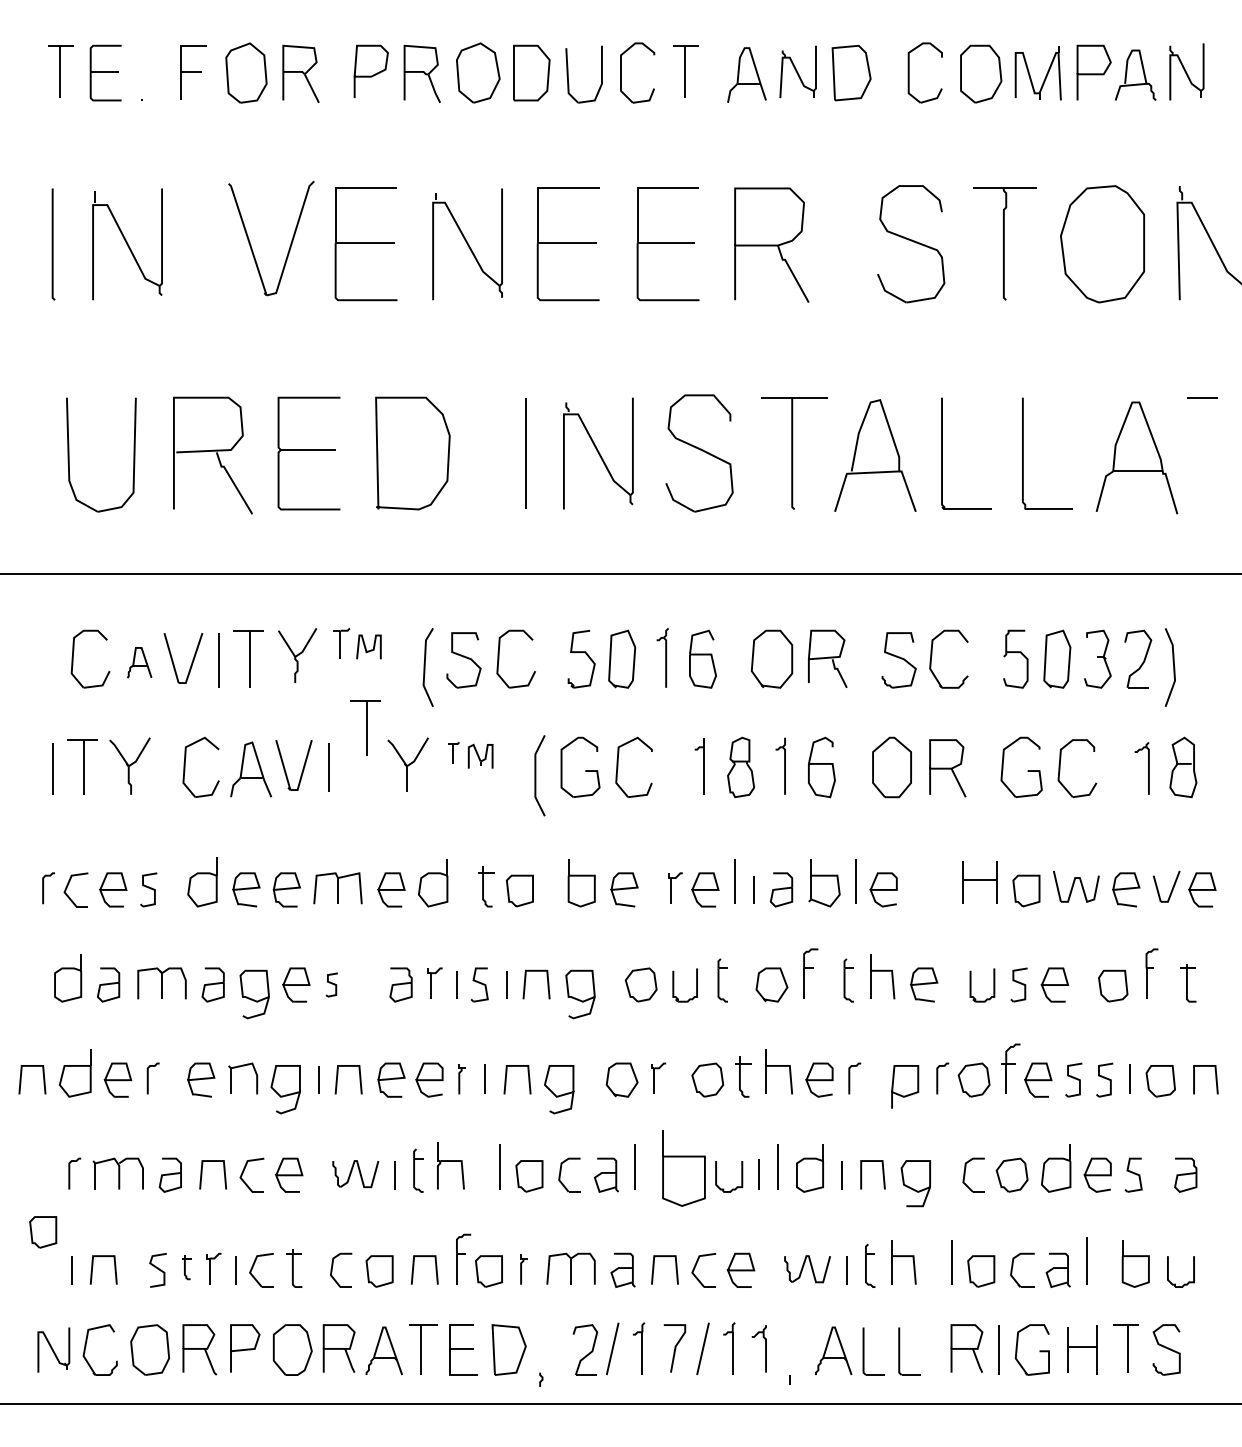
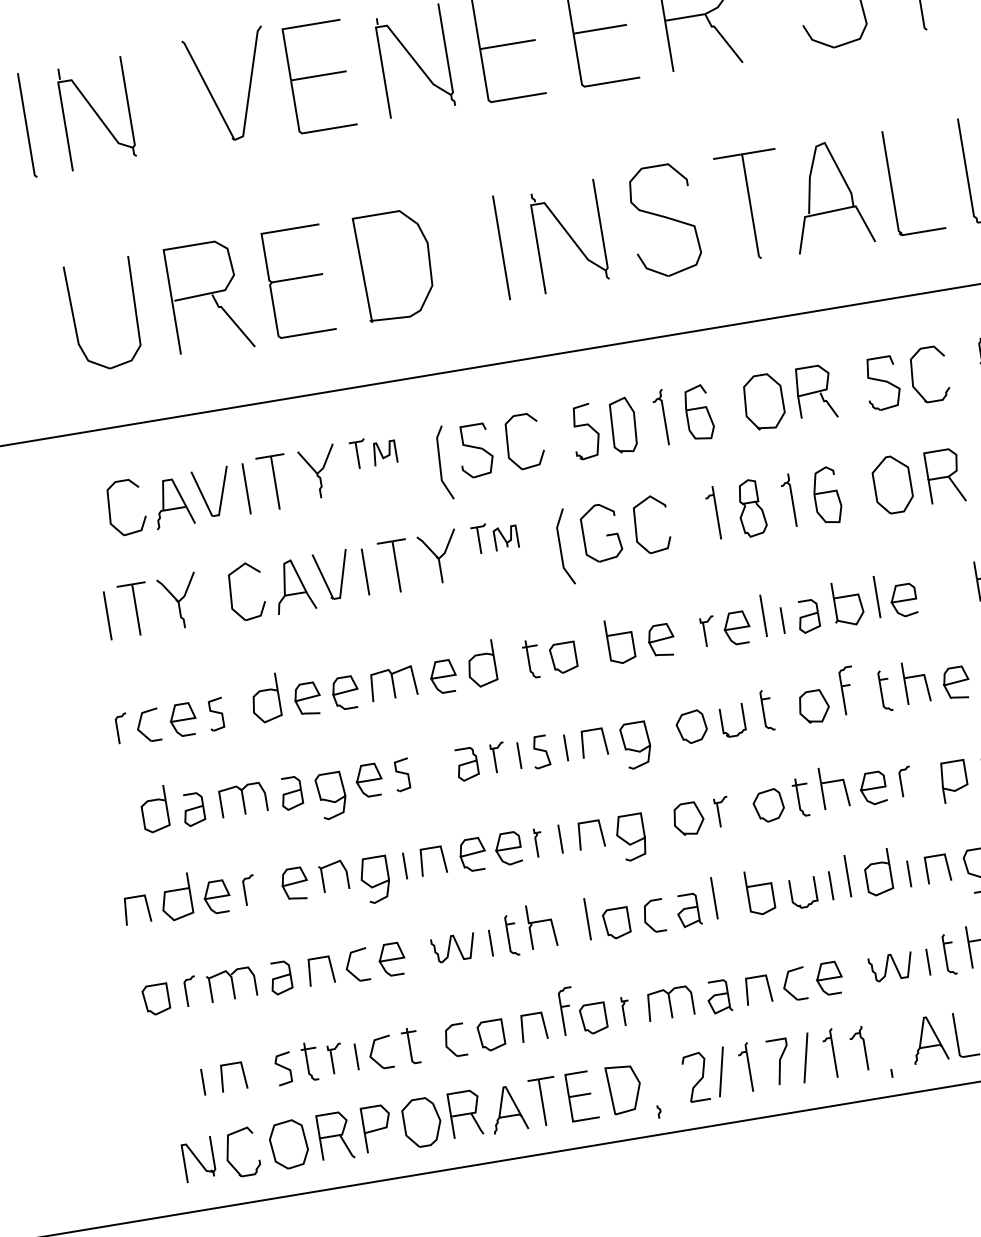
part: (139, 662) -> (172, 503), size x1.67
part: (365, 727) -> (395, 566), moved
part: (453, 752) -> (480, 538), size x1.43
part: (331, 984) -> (401, 774), size x1.43
part: (683, 1168) -> (759, 892), size x0.62
part: (43, 1232) -> (156, 999), moved
part: (186, 1267) -> (310, 1061), size x1.67

